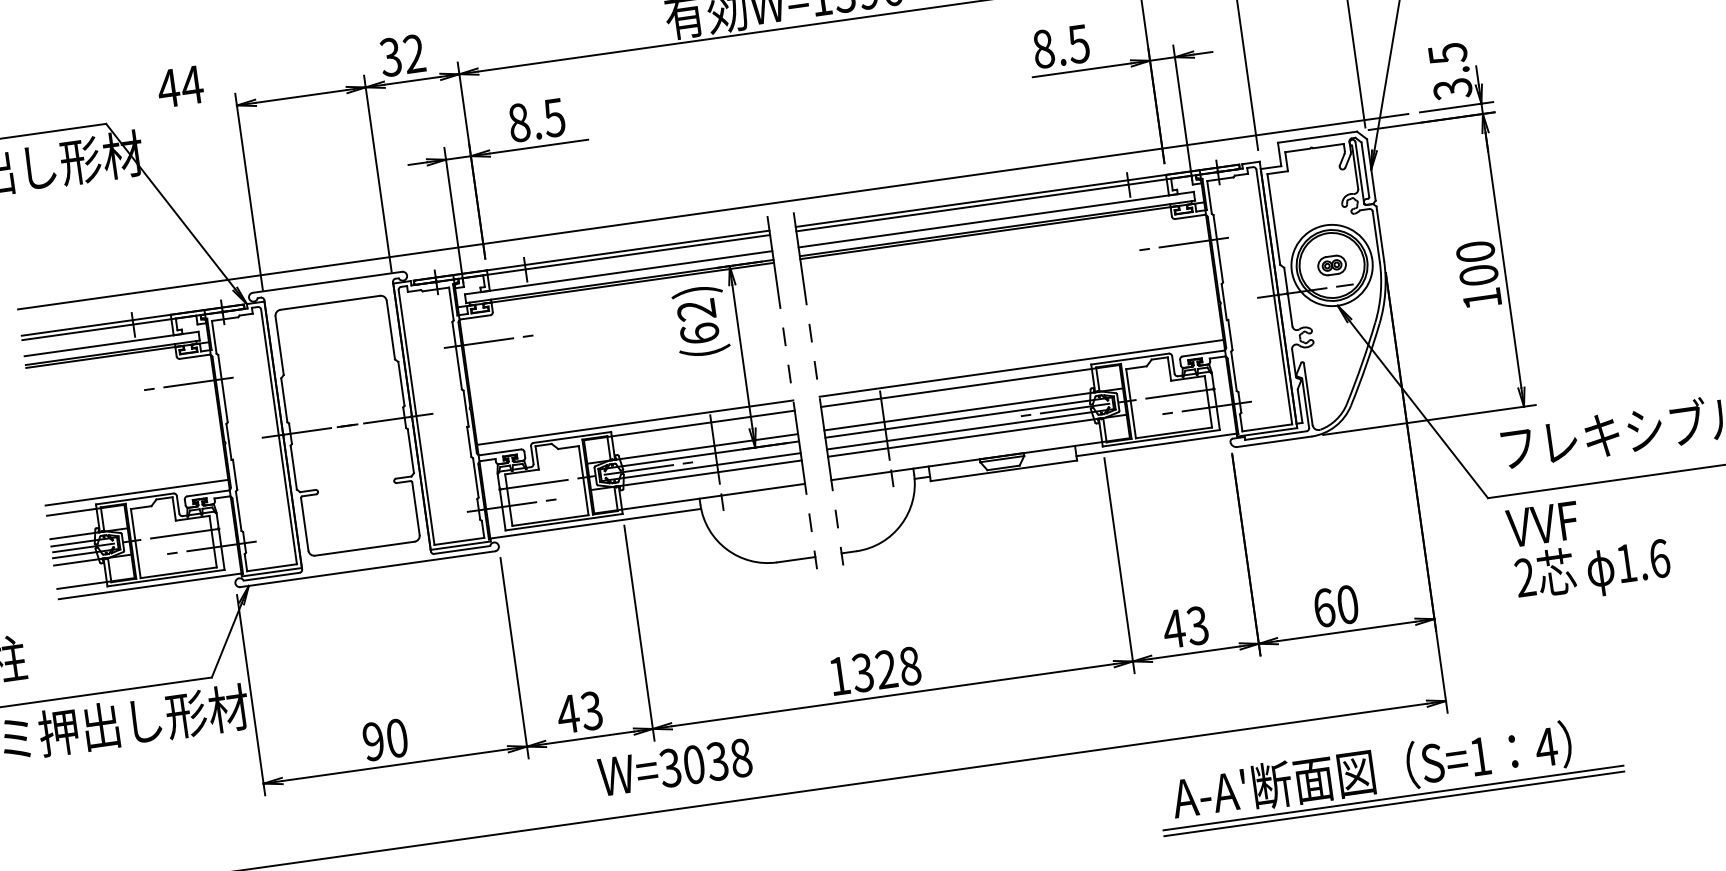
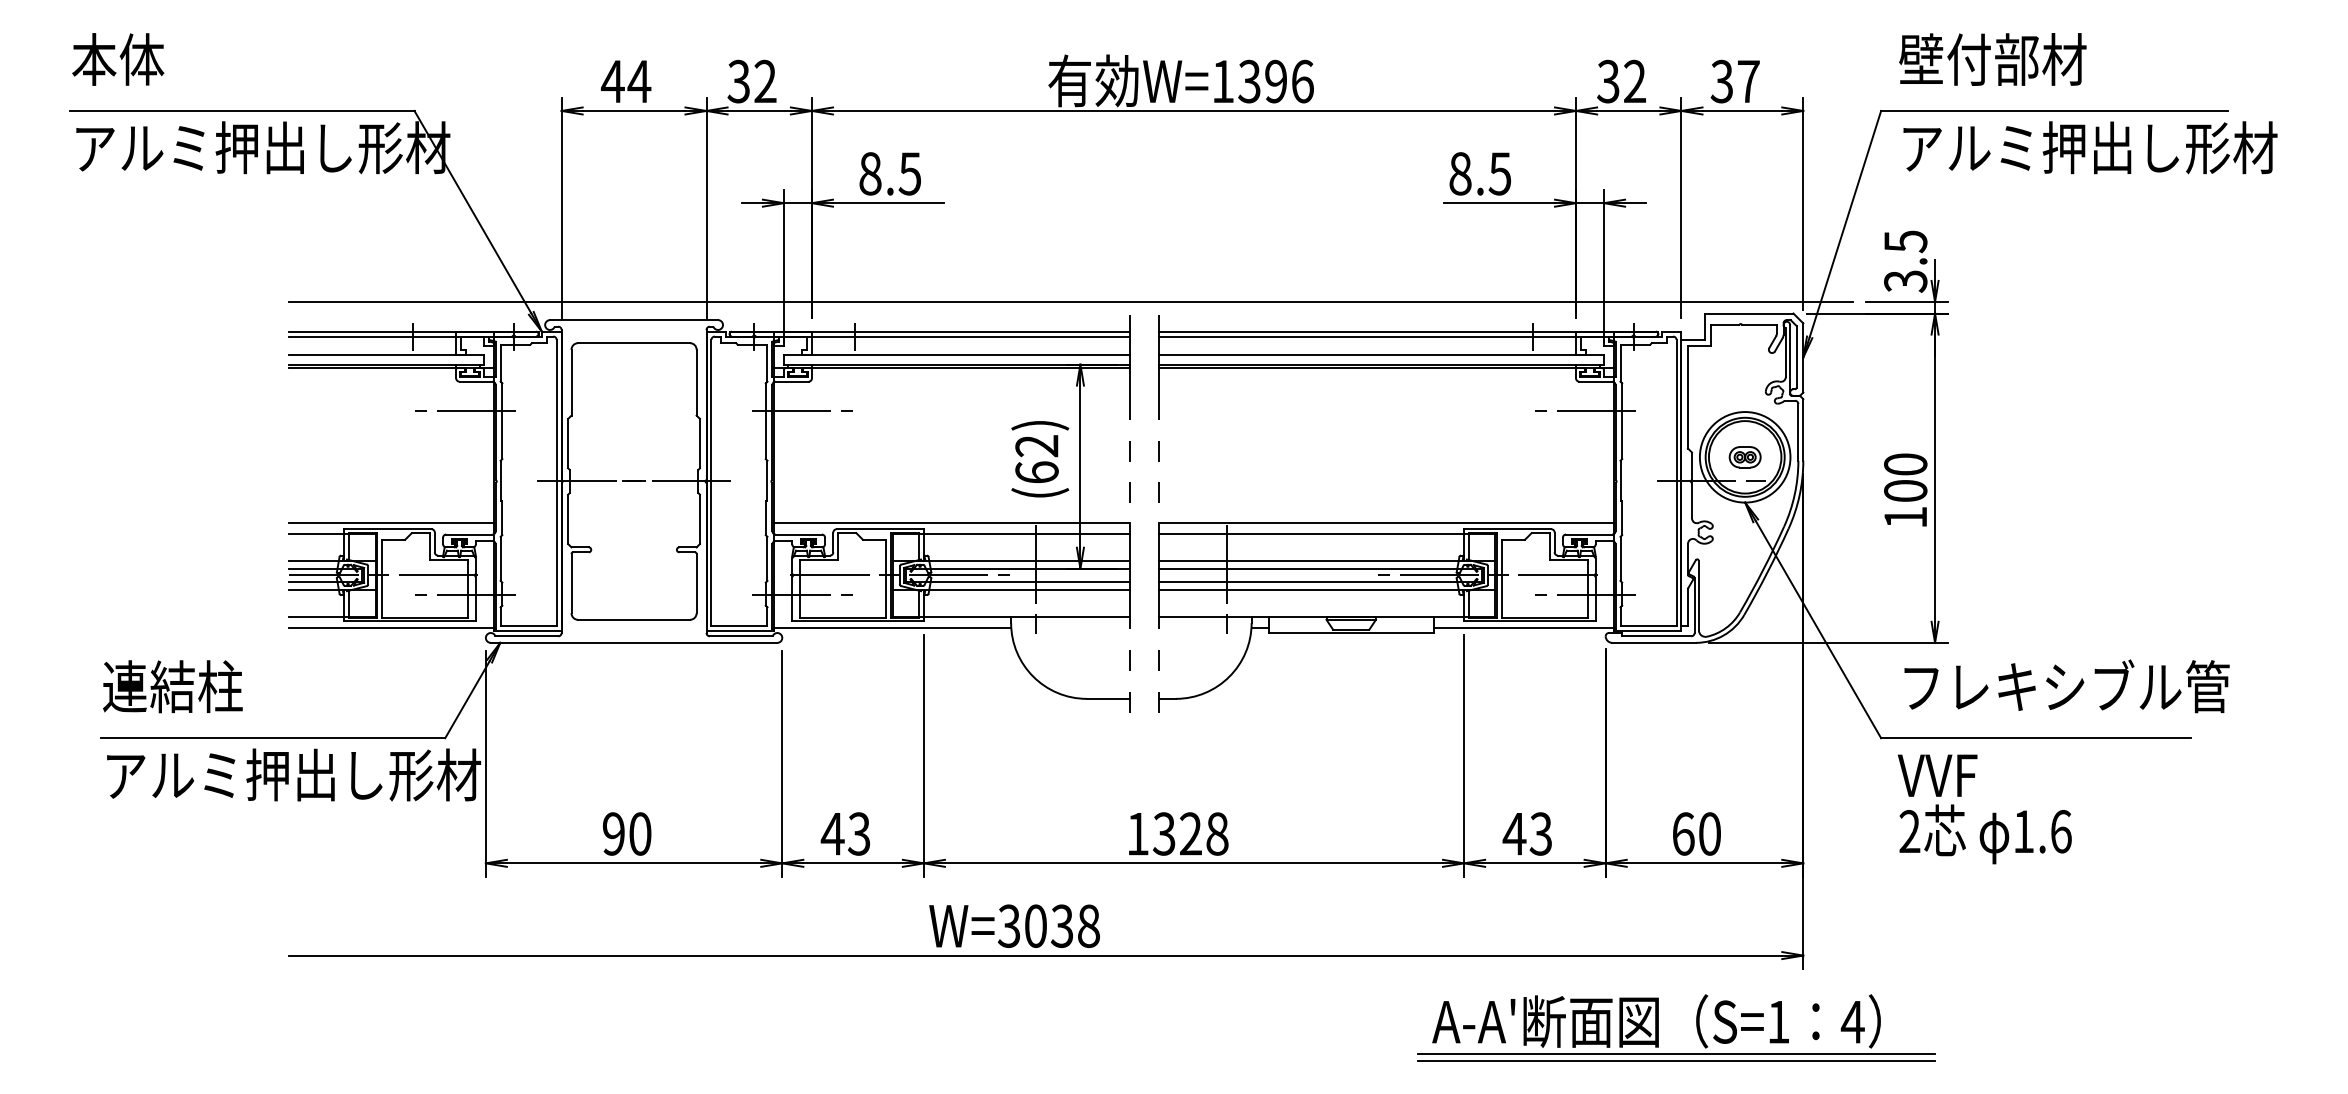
text: (180, 86) -> (626, 81), moved
text: (701, 321) -> (1040, 459), moved
text: (675, 766) -> (1014, 925), moved
part: (1374, 776) -> (1658, 1027), moved

